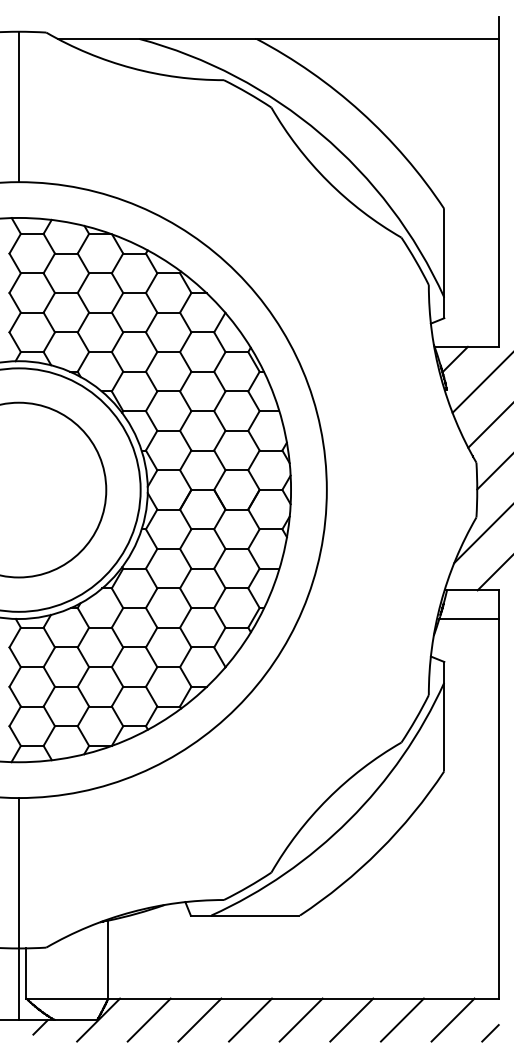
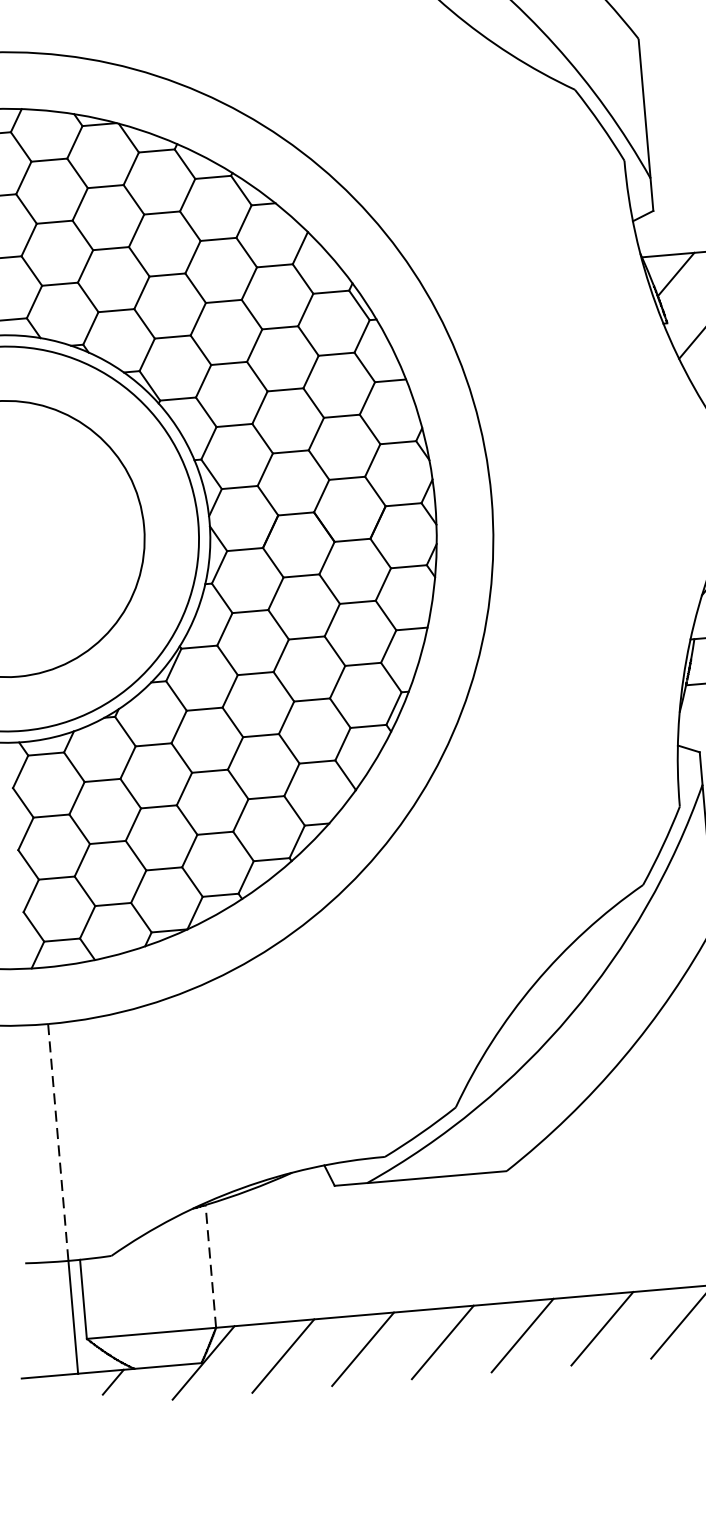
line: (18, 873) -> (57, 1142), solid -> dashed
line: (108, 959) -> (211, 1266), solid -> dashed

